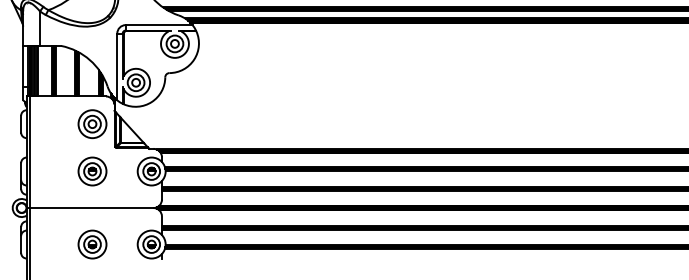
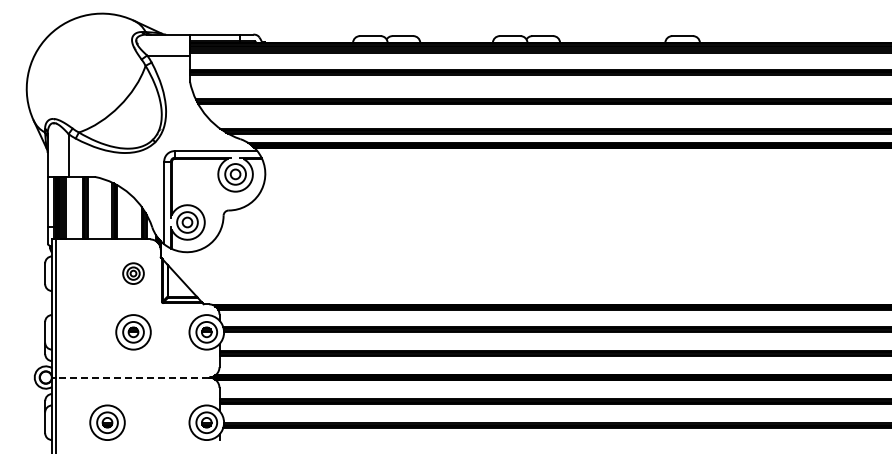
part: (92, 123) -> (133, 273), size x0.6
line: (91, 208) -> (132, 377), solid -> dashed
part: (92, 244) -> (107, 422), moved

